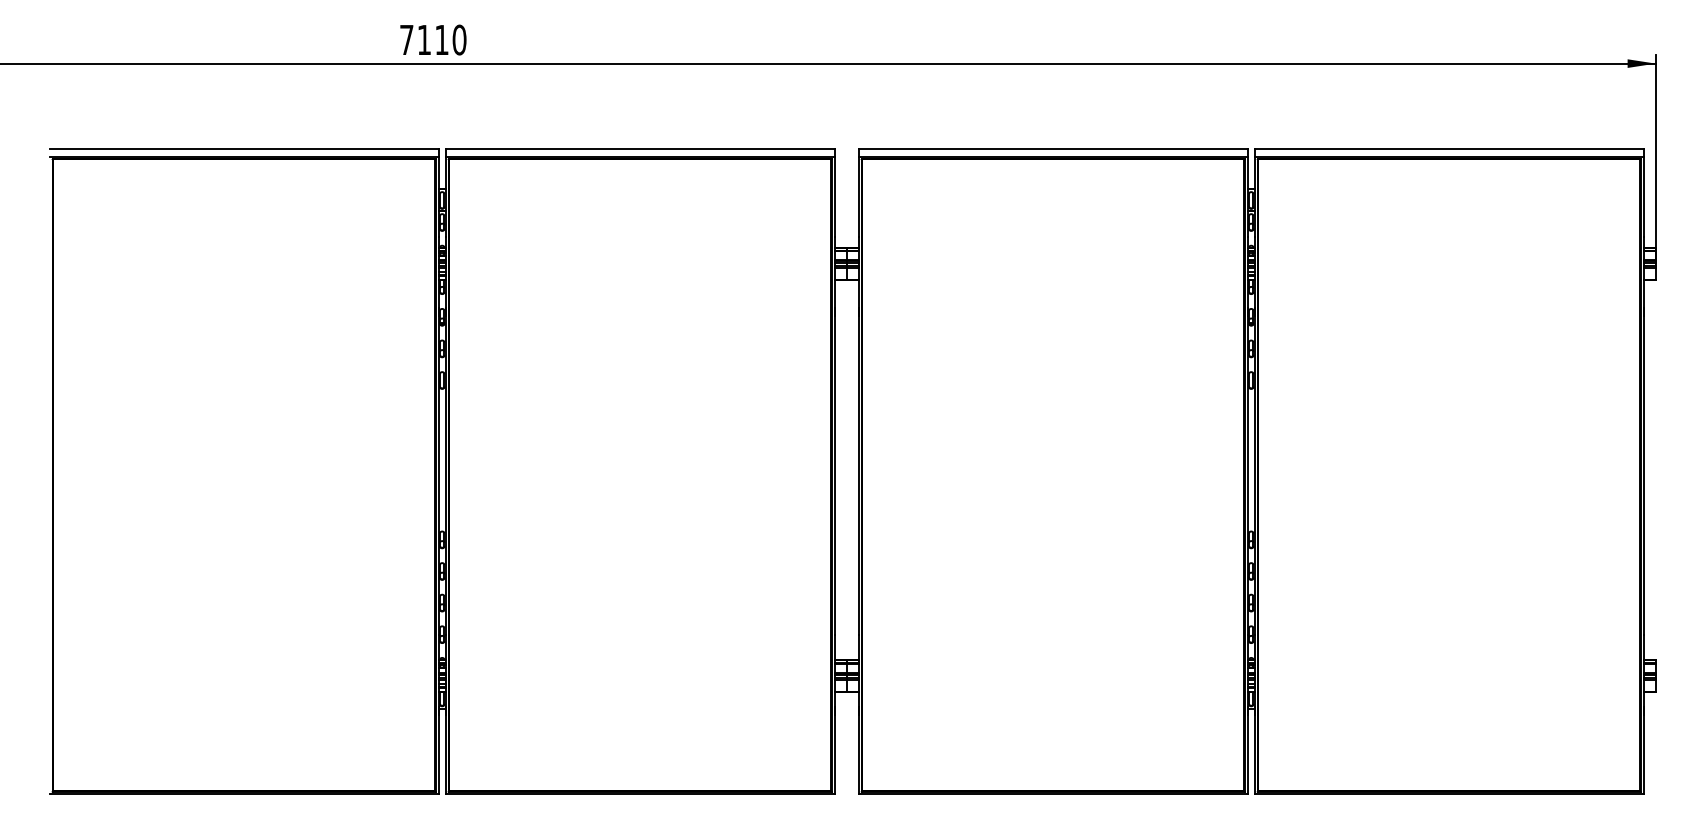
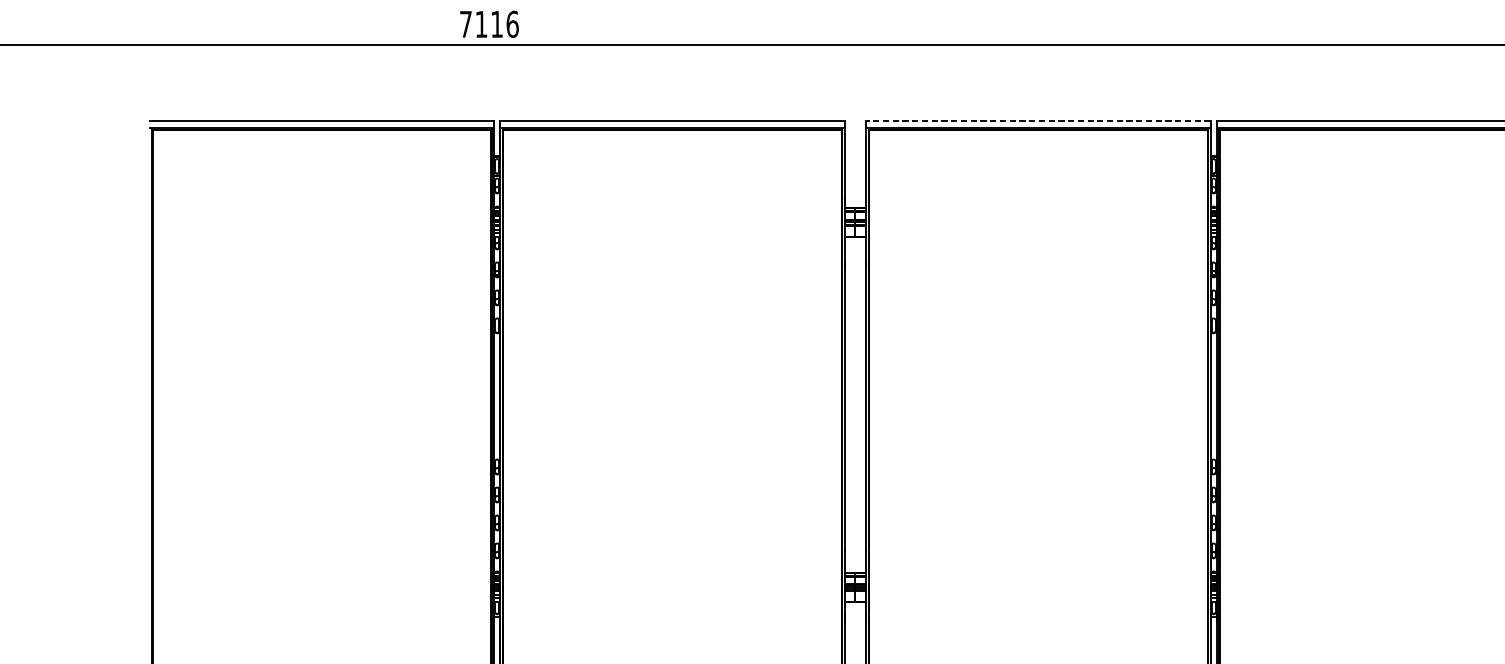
text: (459, 39) -> (512, 23), 7110 -> 7116
line: (1053, 148) -> (1038, 120), solid -> dashed

